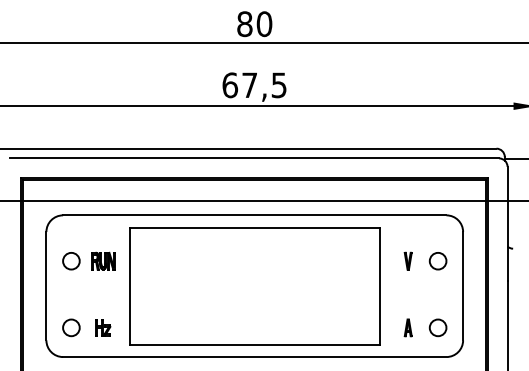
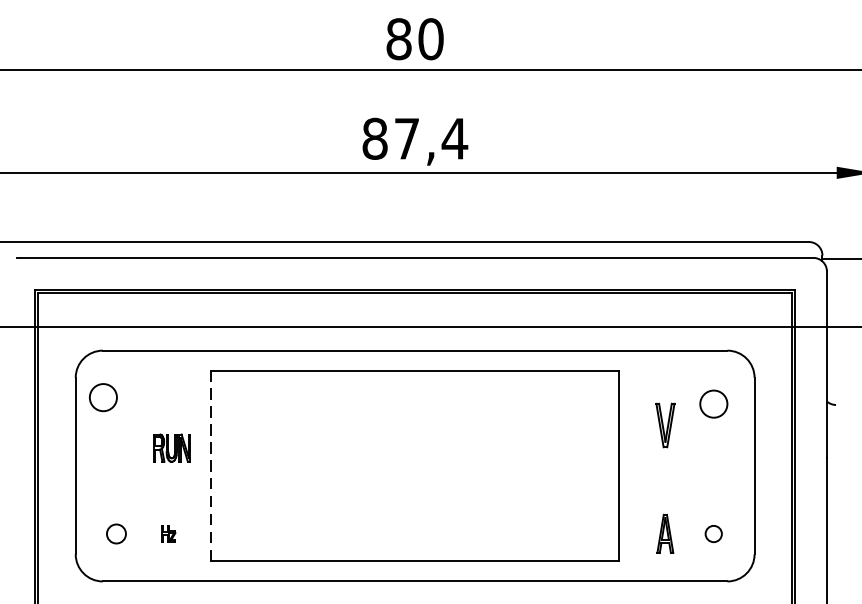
text: (254, 85) -> (414, 139), 67,5 -> 87,4
part: (103, 260) -> (171, 446), moved
part: (407, 260) -> (663, 424), size x1.6
circle: (71, 261) -> (103, 398), moved
circle: (437, 261) -> (712, 404), moved
line: (129, 285) -> (211, 464), solid -> dashed
circle: (71, 327) -> (116, 533), size x0.7
part: (103, 327) -> (168, 533), size x0.6
part: (407, 327) -> (663, 533), size x1.4
circle: (437, 327) -> (712, 533), size x0.6

